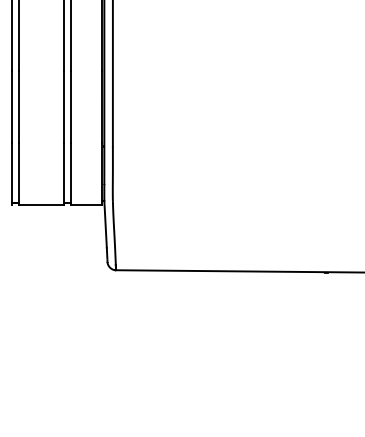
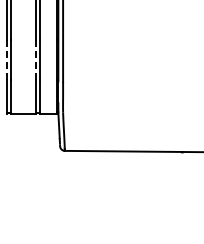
line: (11, 108) -> (6, 60), solid -> dashed
line: (63, 108) -> (35, 60), solid -> dashed

